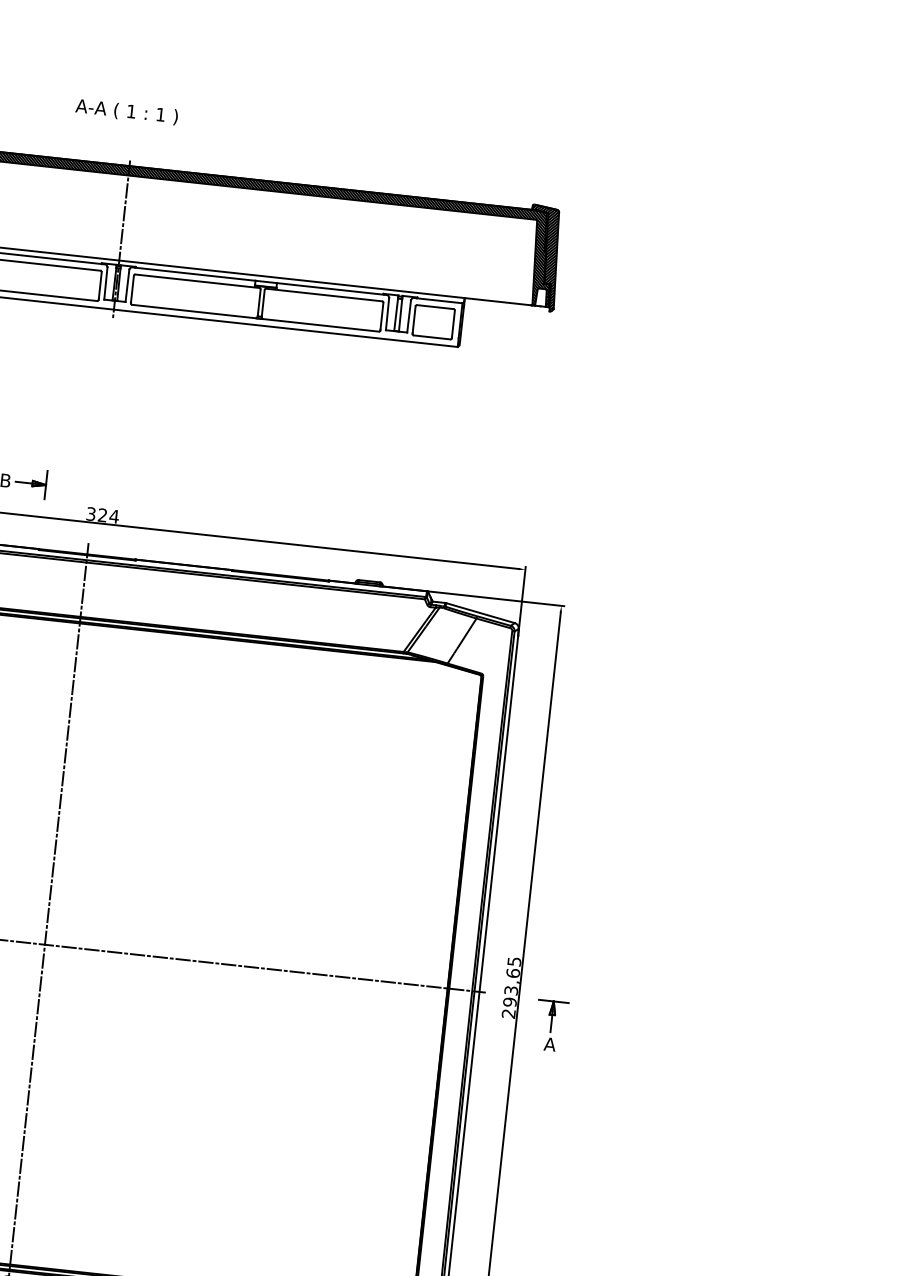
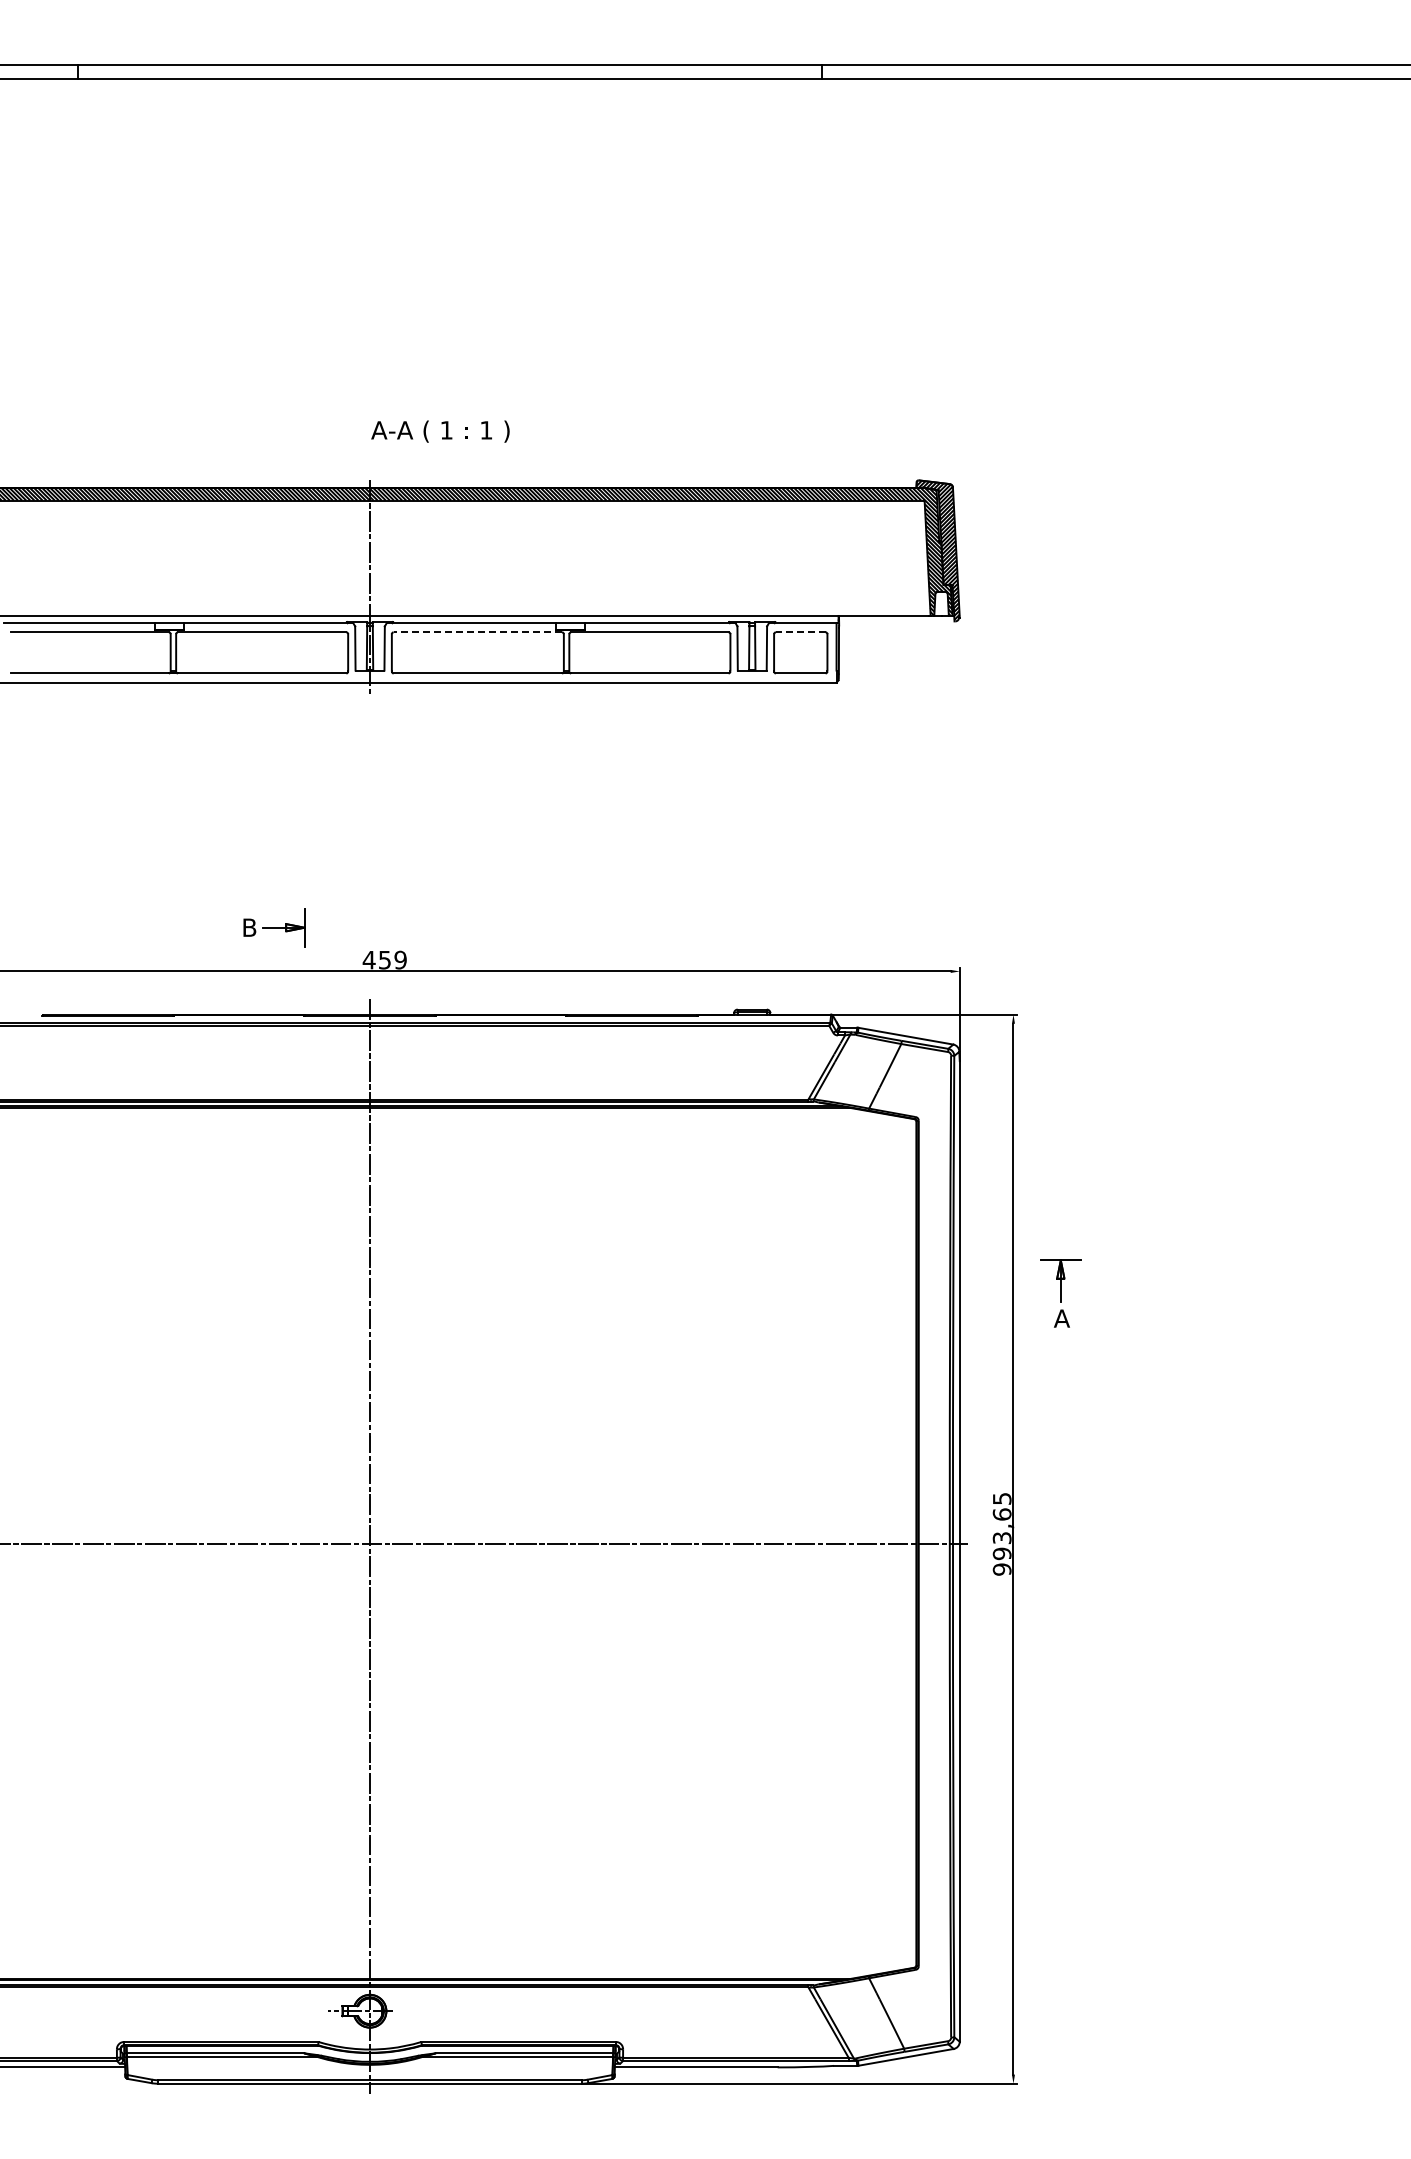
text: (126, 111) -> (440, 431), moved
line: (197, 281) -> (477, 632), solid -> dashed
line: (435, 307) -> (800, 632), solid -> dashed
text: (102, 514) -> (384, 959), 324 -> 459
text: (508, 1013) -> (1001, 1569), 293,65 -> 993,65
part: (550, 1025) -> (1060, 1293), moved

